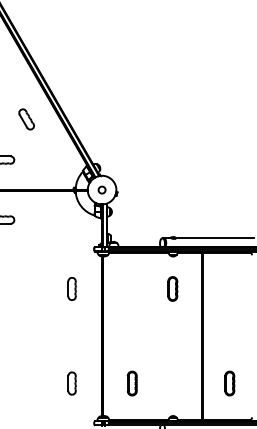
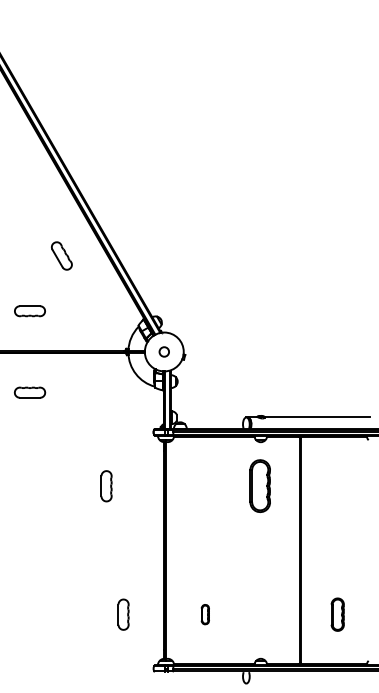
part: (72, 289) -> (106, 486), moved
part: (172, 289) -> (260, 486), size x1.6
part: (132, 383) -> (205, 614), size x0.6

